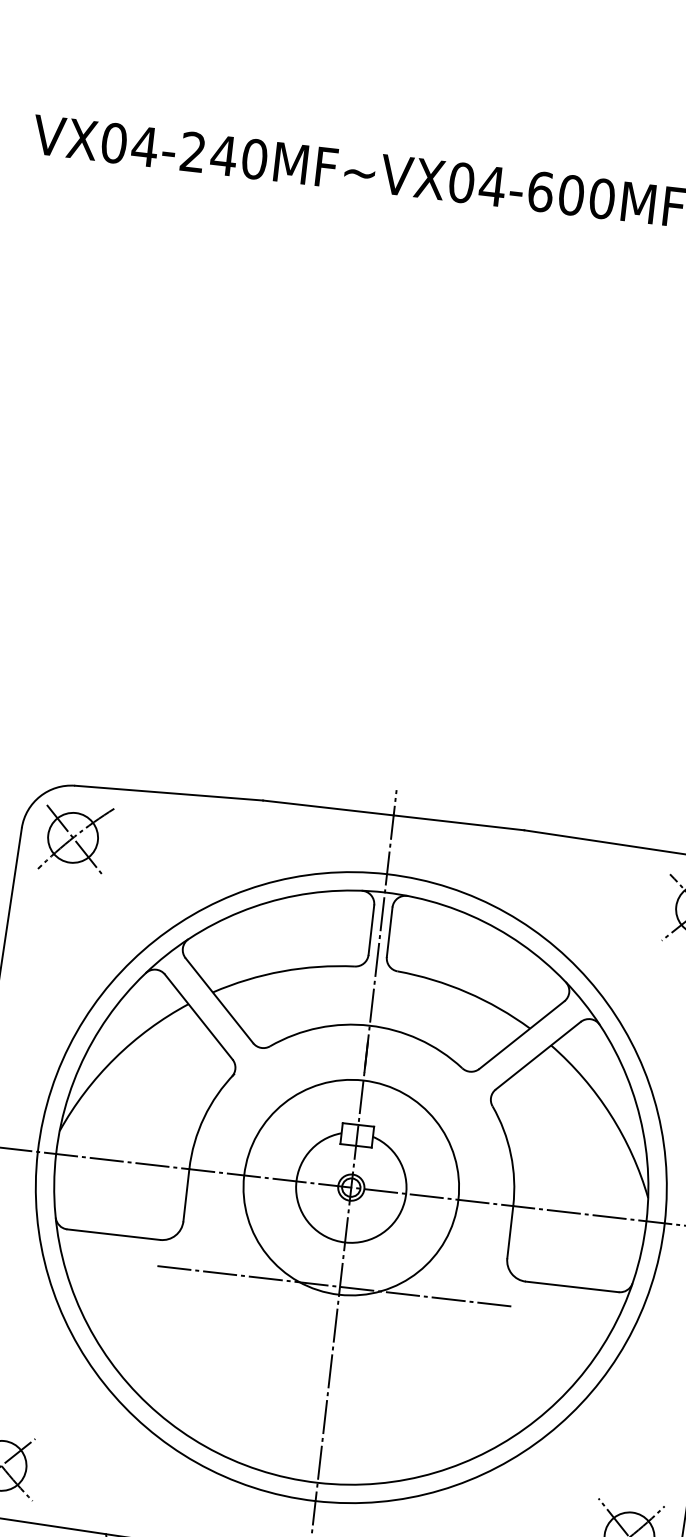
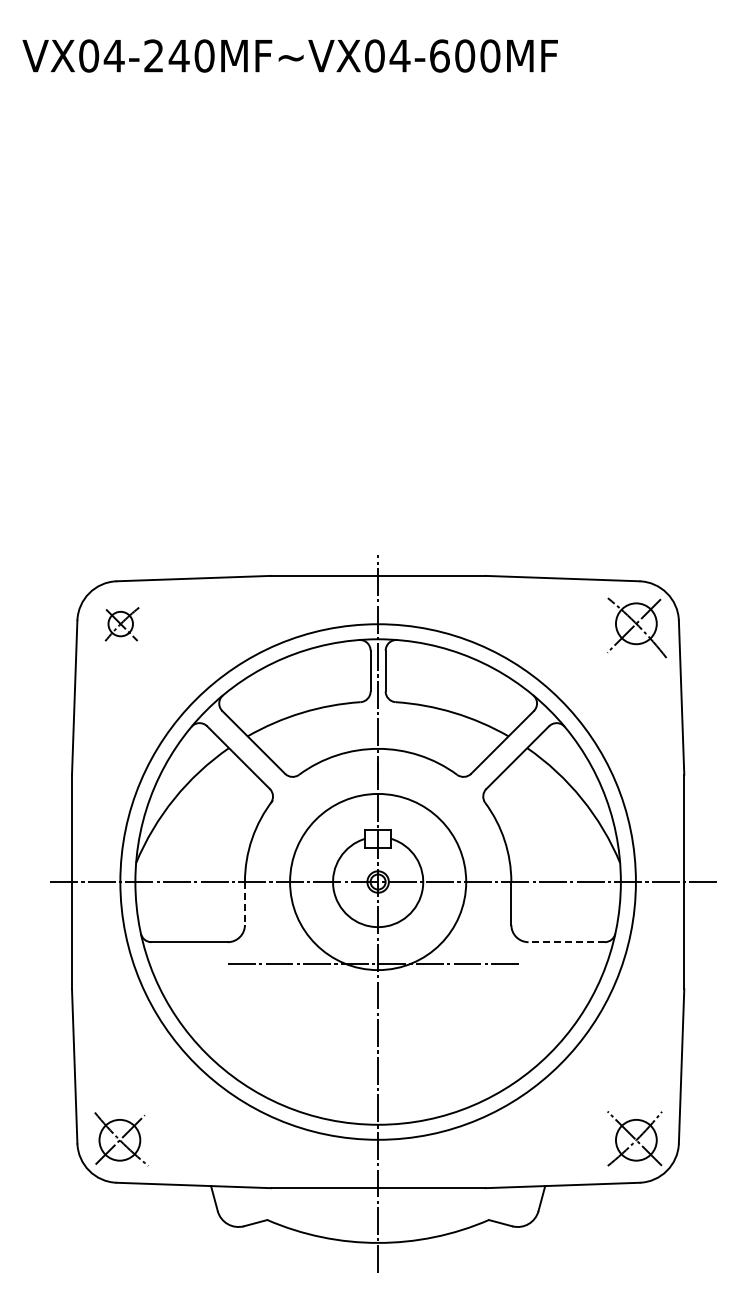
part: (74, 838) -> (121, 624), size x0.6
line: (185, 1196) -> (244, 904), solid -> dashed
line: (571, 1287) -> (566, 942), solid -> dashed

